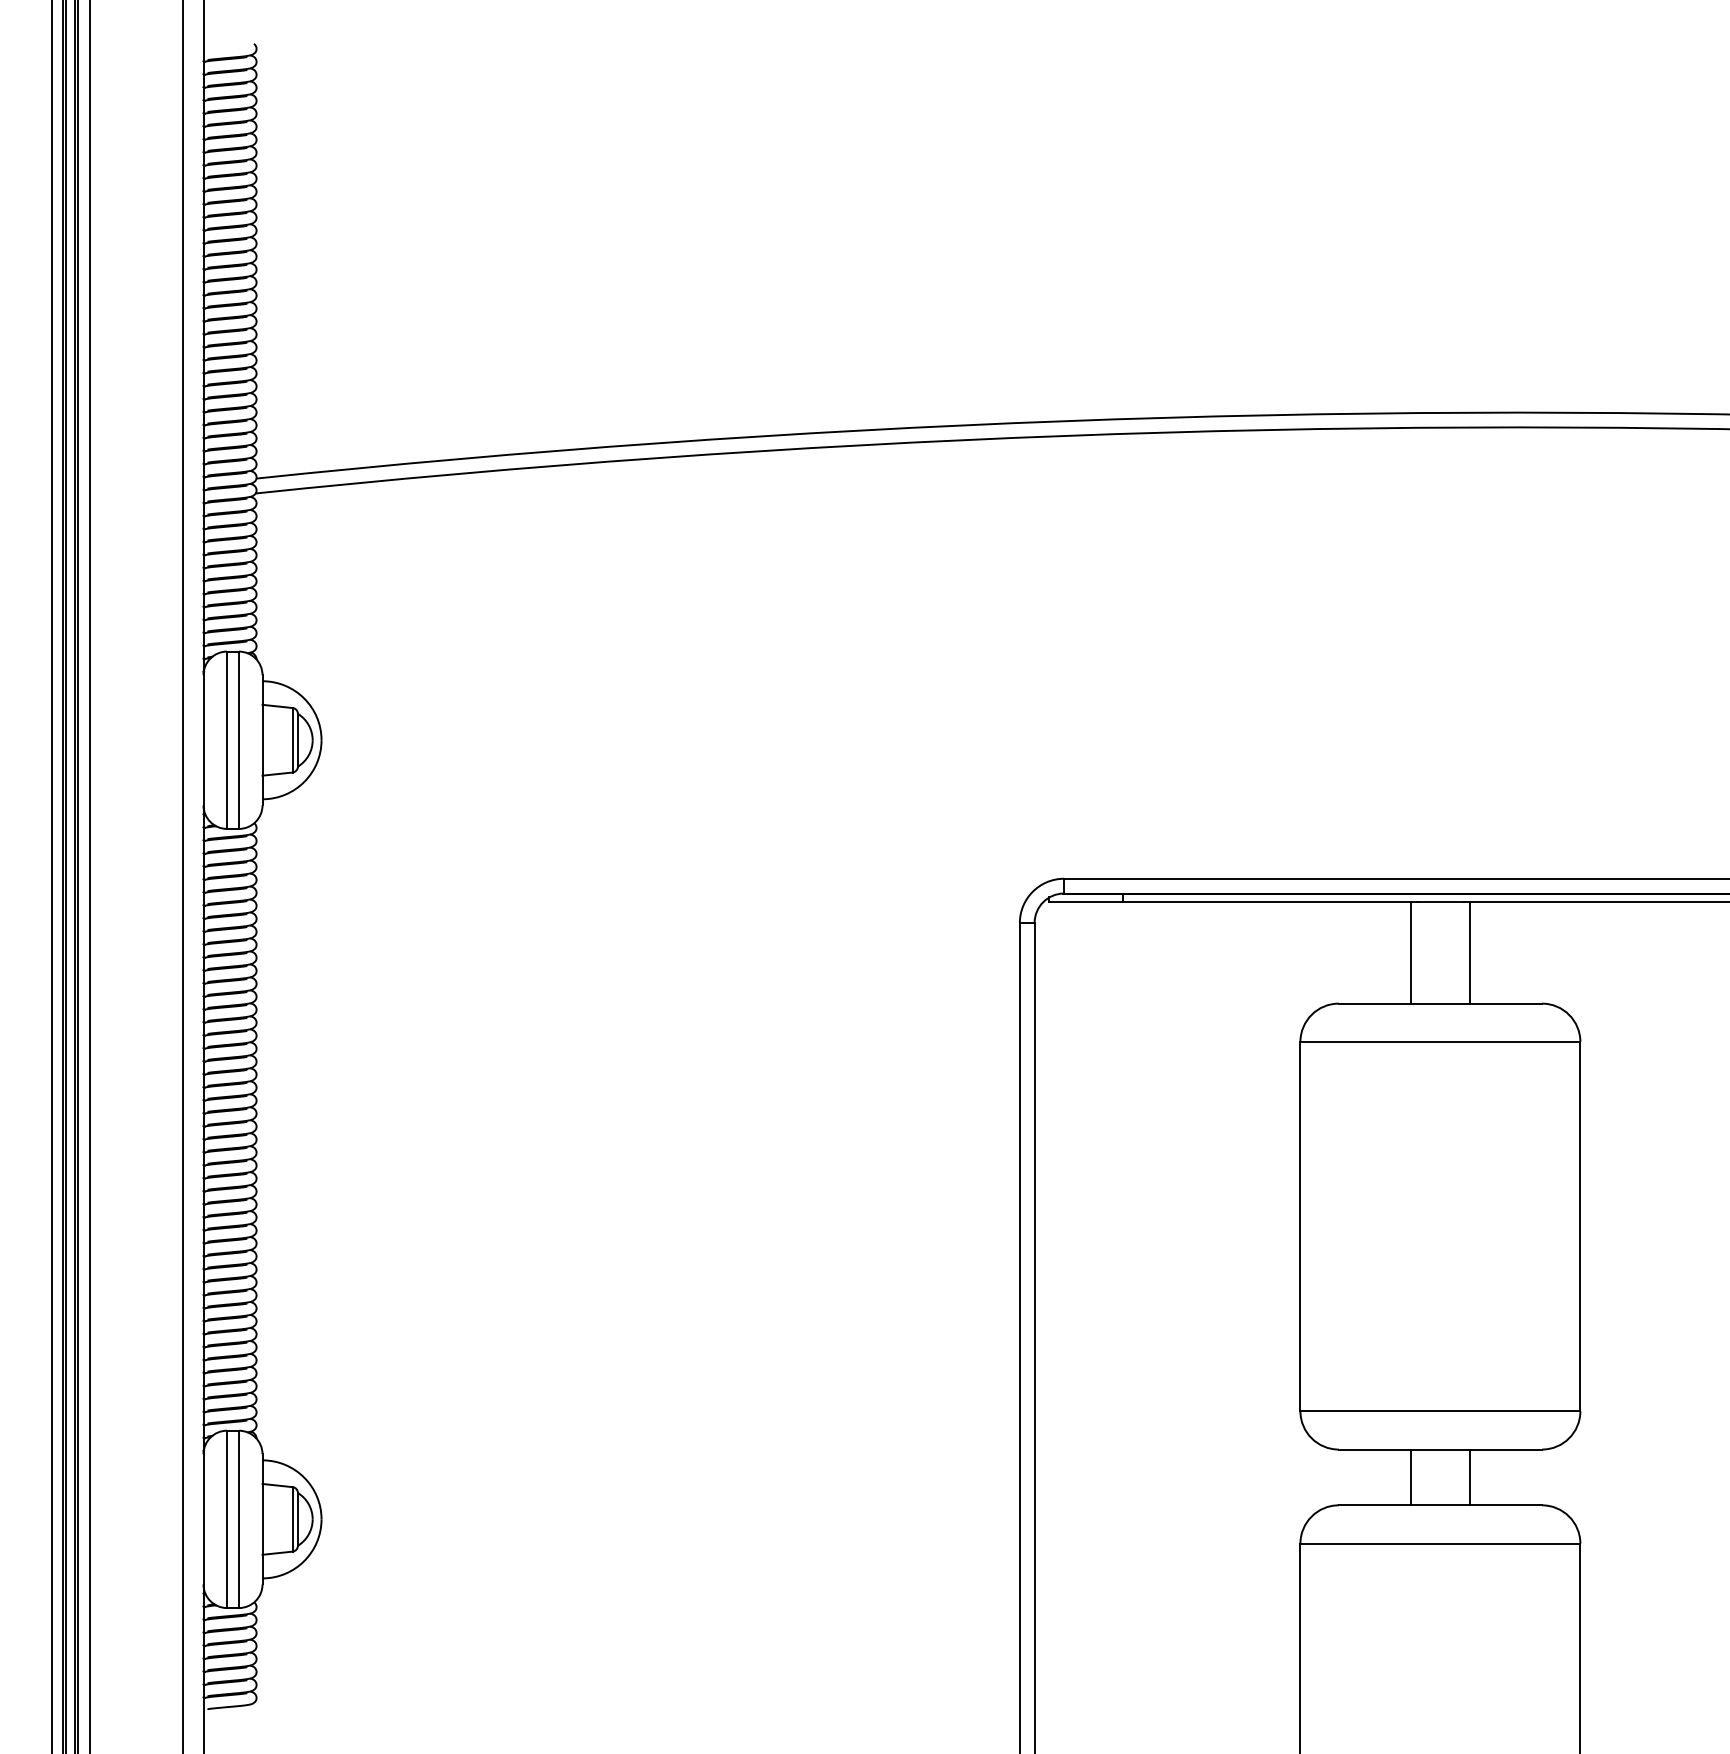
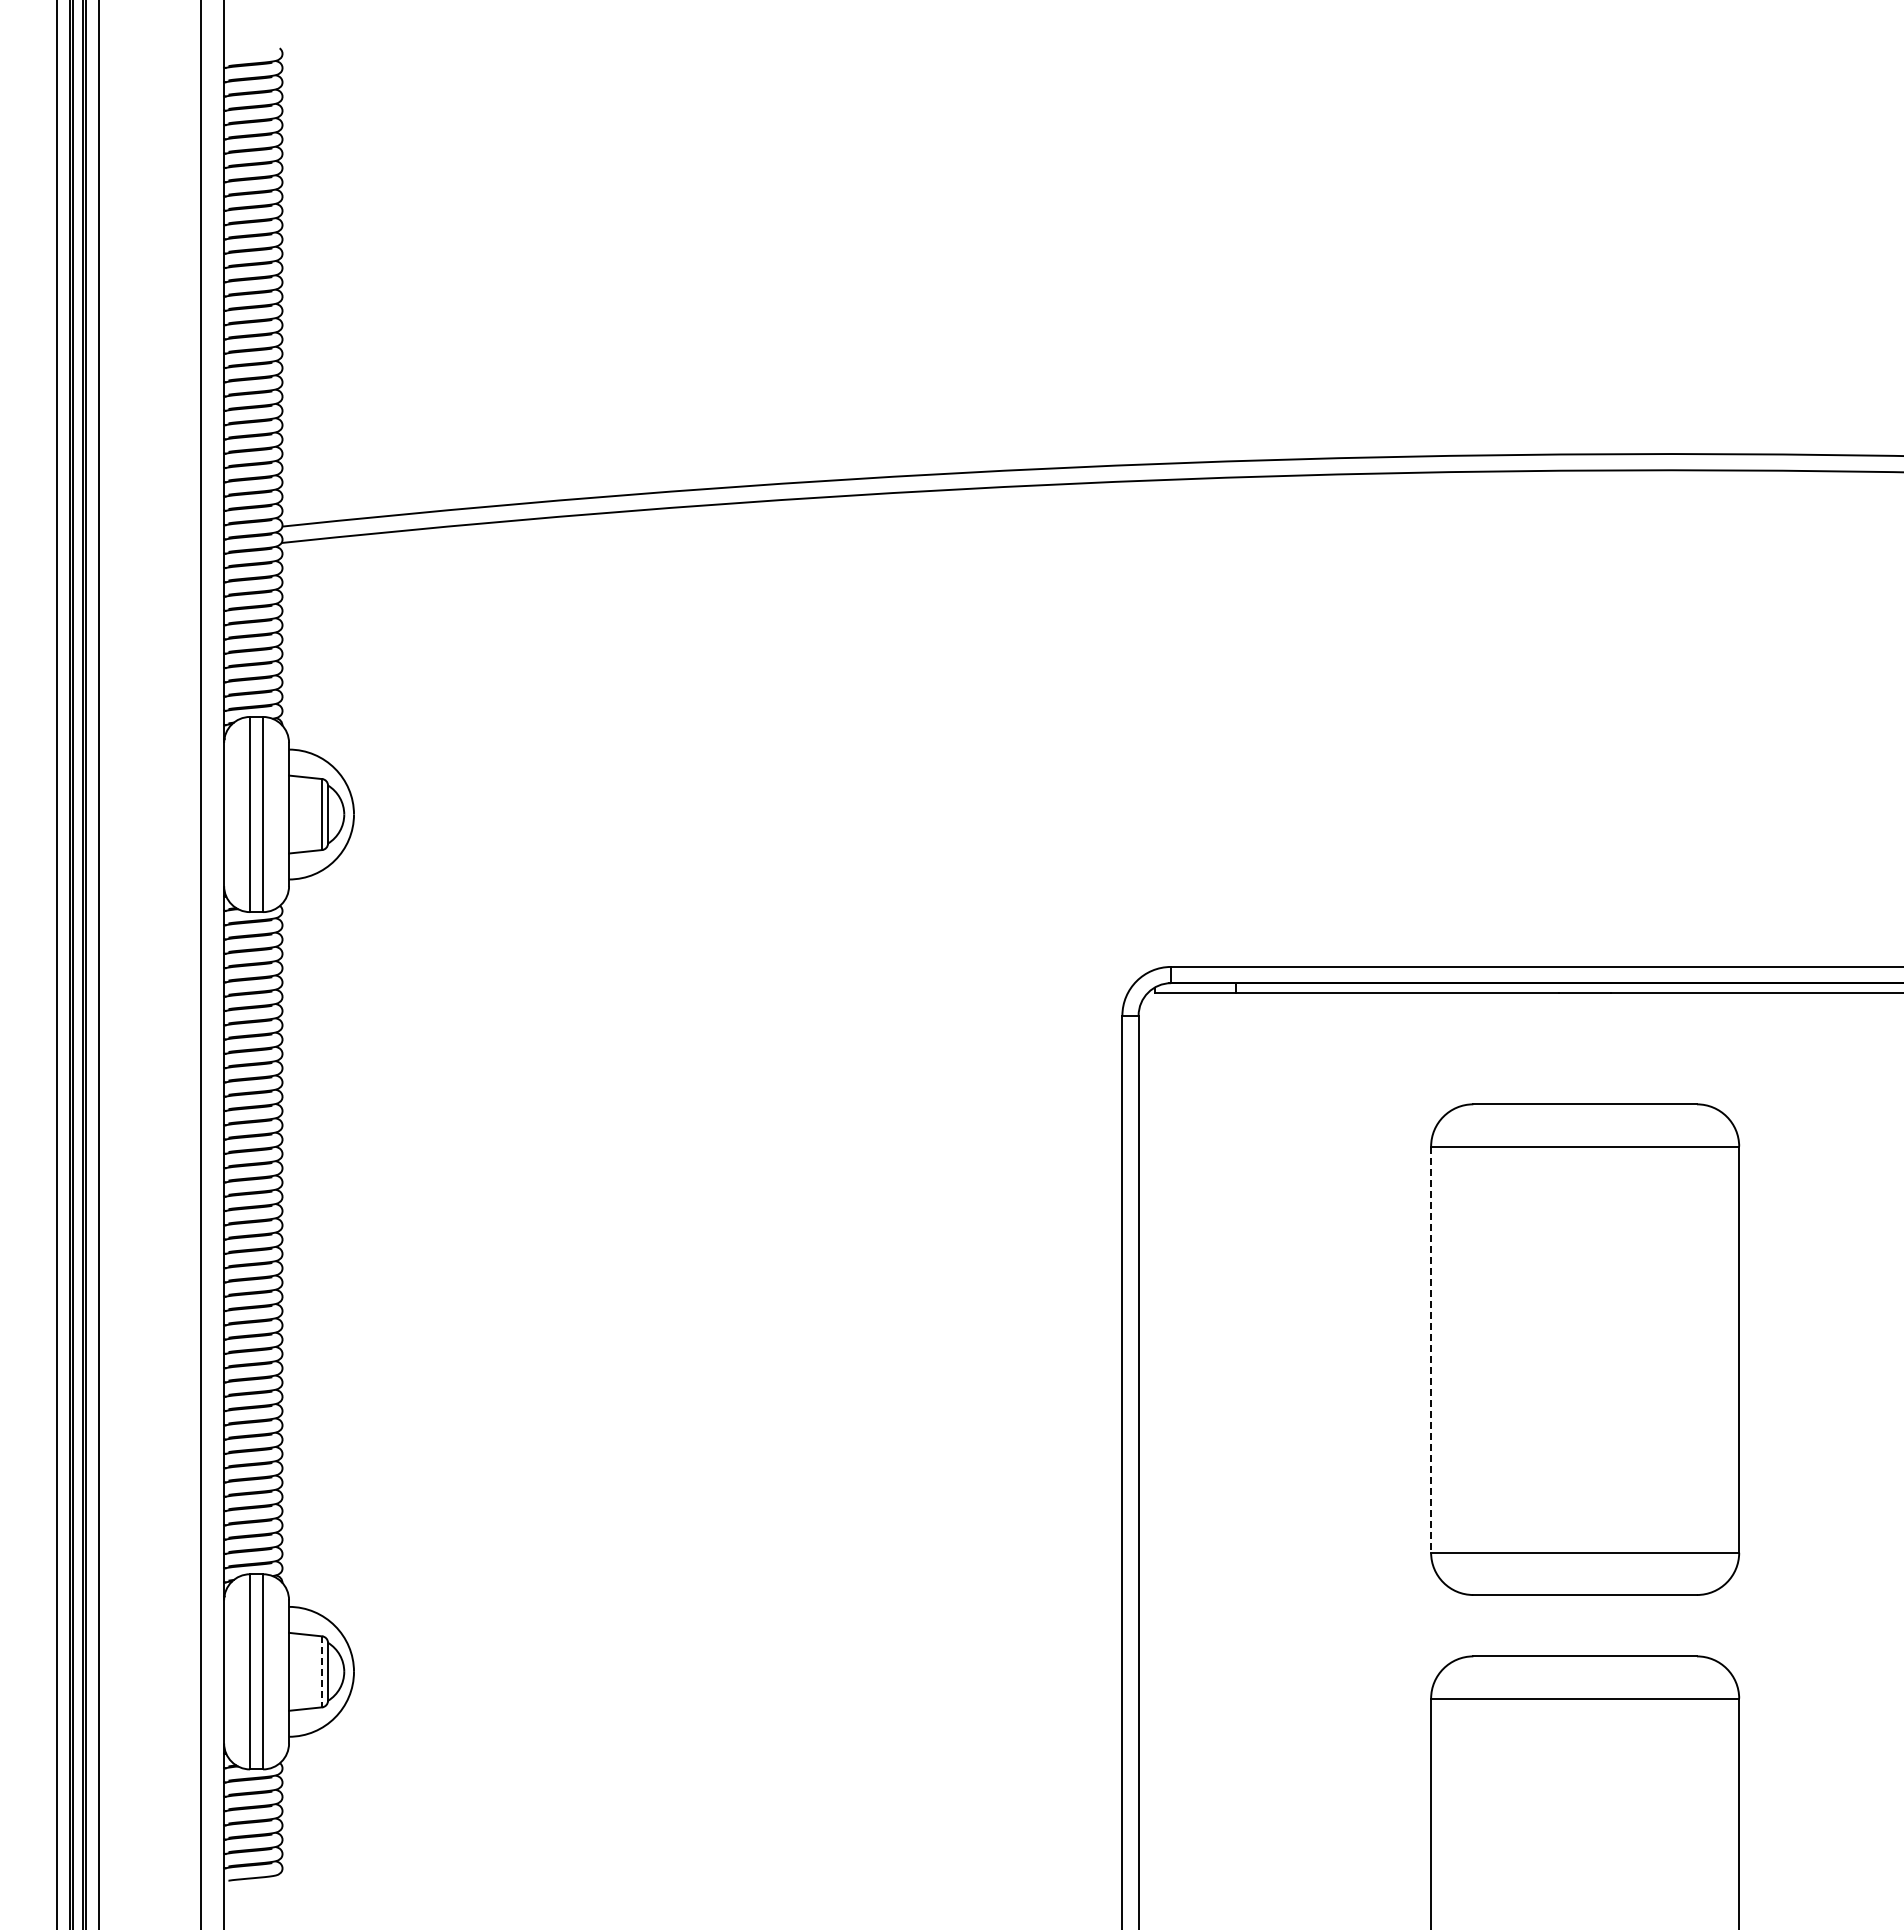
line: (1410, 952) -> (1552, 1048), removed
line: (1469, 952) -> (1617, 1048), removed
line: (1300, 1227) -> (1431, 1350), solid -> dashed
line: (1410, 1477) -> (1552, 1625), removed
line: (1469, 1477) -> (1617, 1625), removed
line: (292, 1519) -> (322, 1672), solid -> dashed

